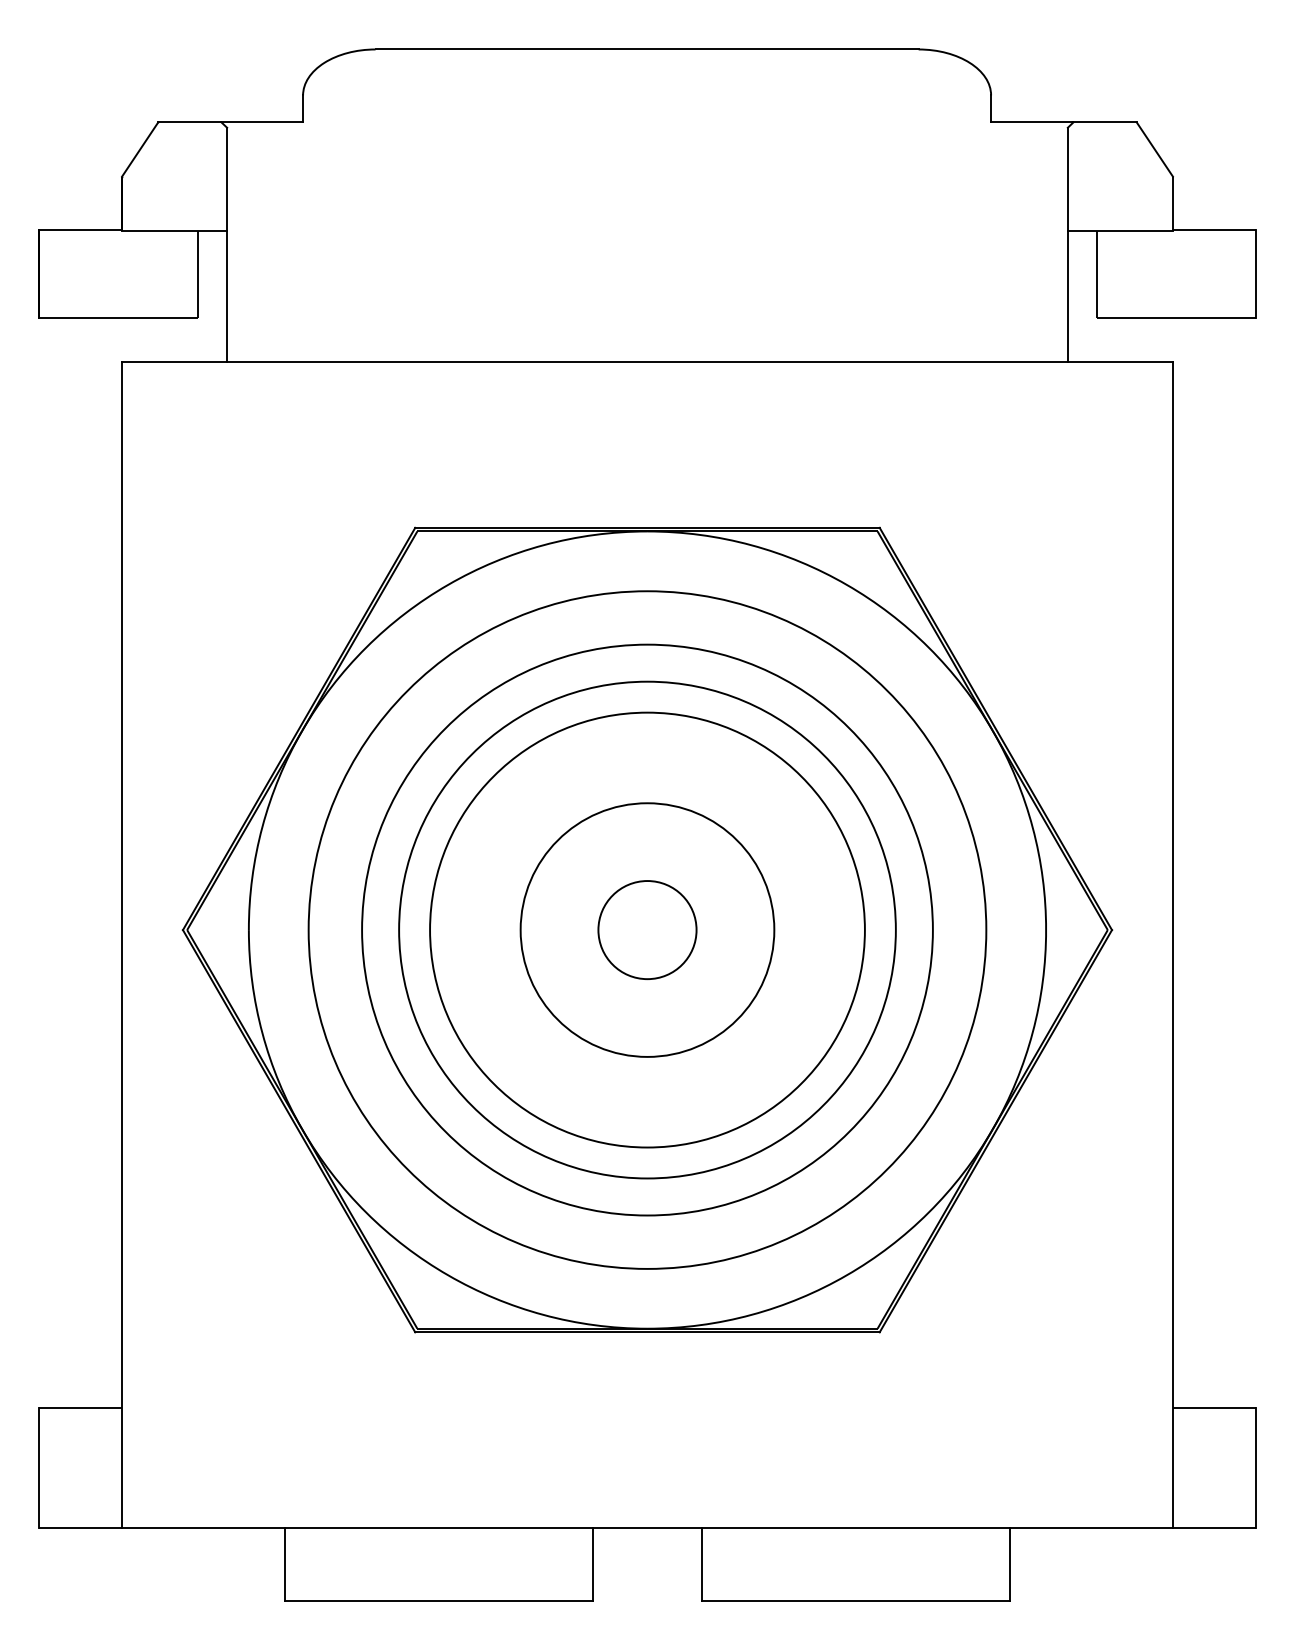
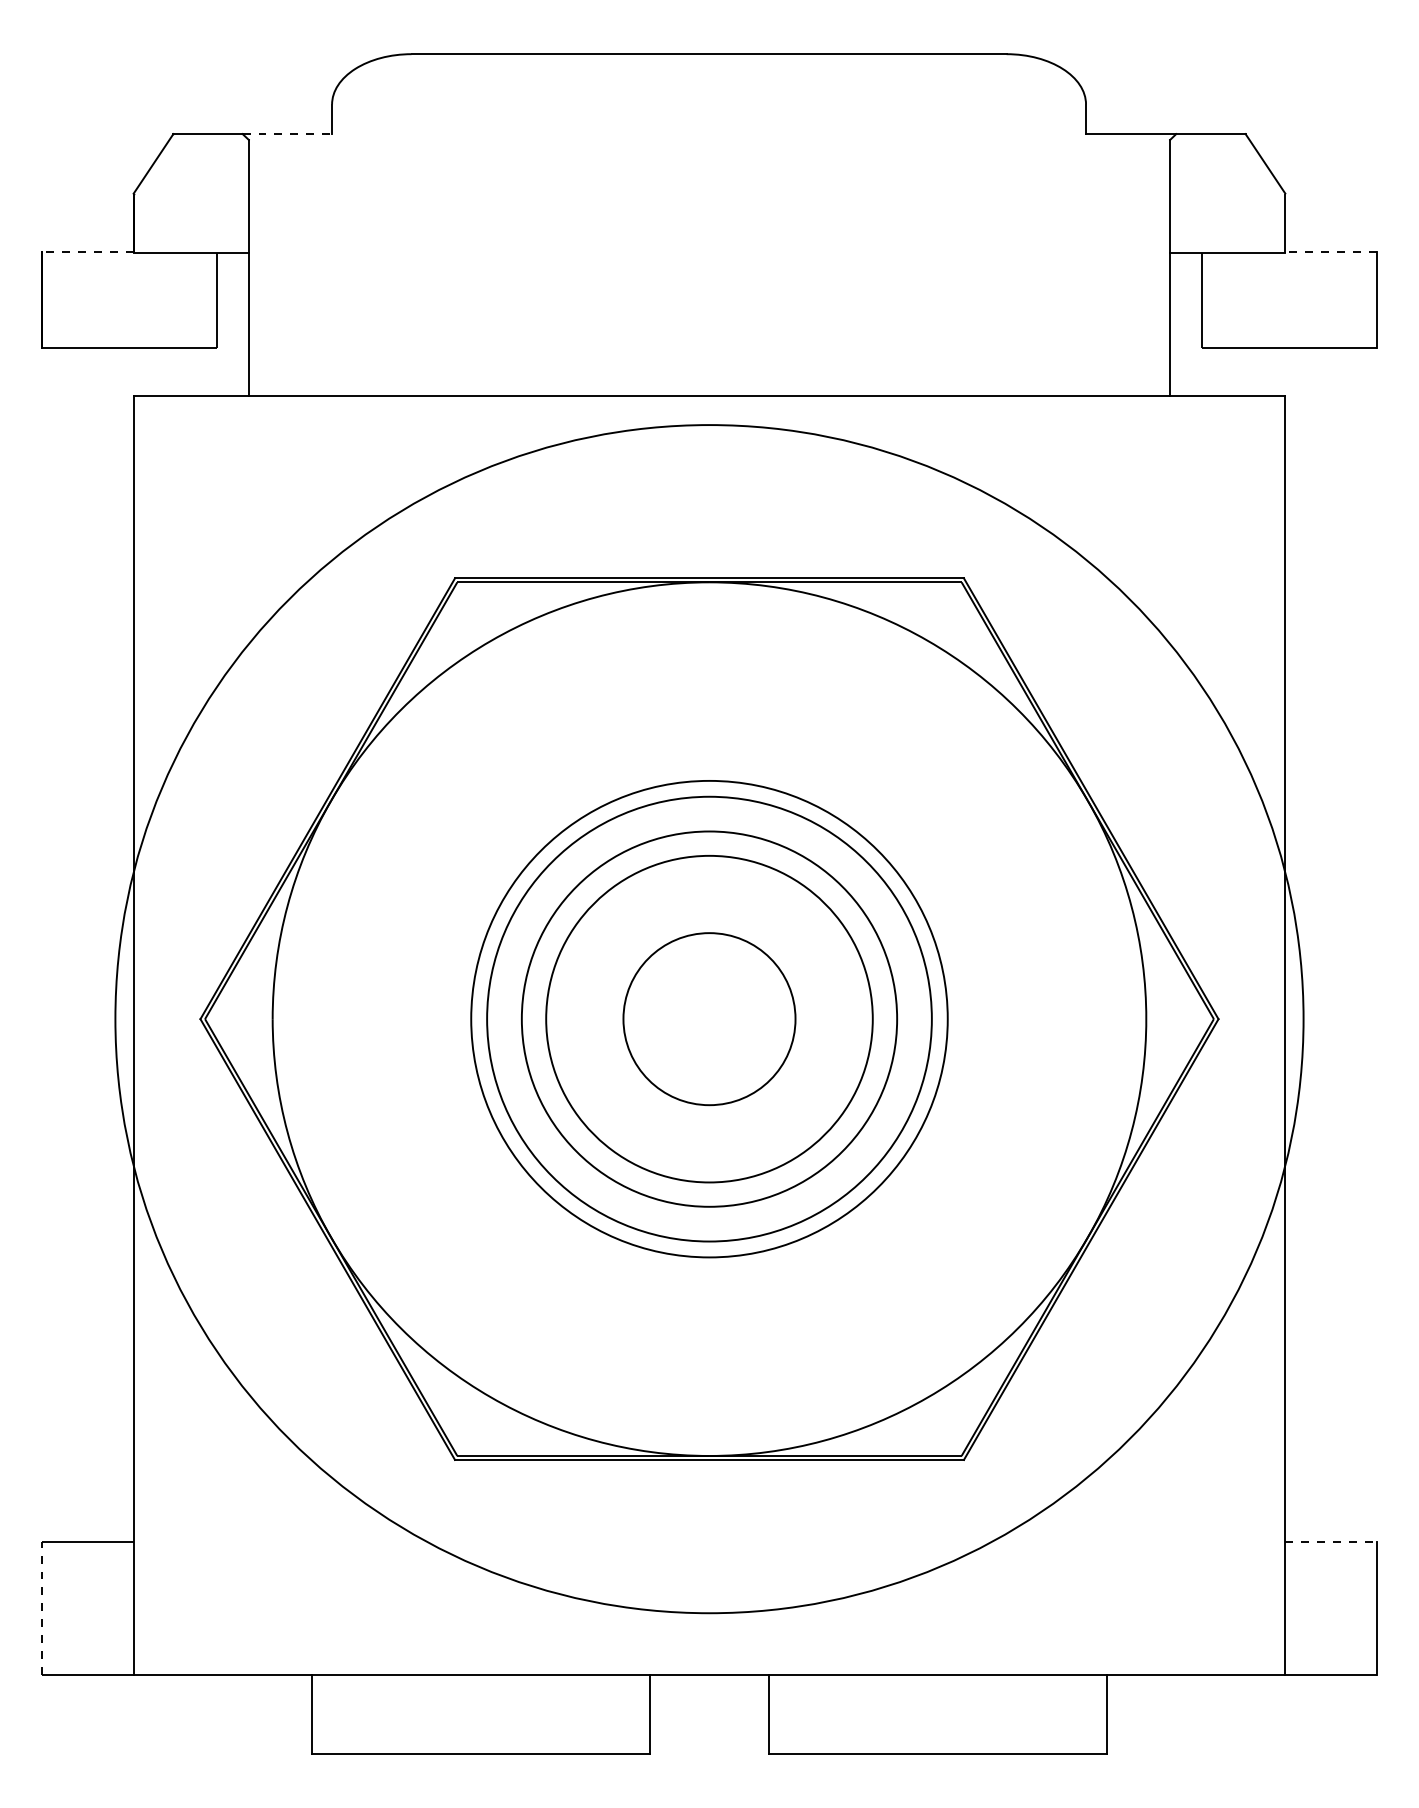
line: (262, 122) -> (287, 134), solid -> dashed
line: (80, 230) -> (88, 252), solid -> dashed
line: (1214, 230) -> (1330, 252), solid -> dashed
circle: (647, 929) -> (709, 1018), size x0.6
circle: (647, 929) -> (709, 1018), size x0.6
circle: (647, 929) -> (709, 1018), size x1.6
circle: (647, 929) -> (709, 1018), size x1.6
circle: (647, 930) -> (709, 1019), size x1.6
line: (1214, 1407) -> (1330, 1542), solid -> dashed
line: (38, 1467) -> (42, 1608), solid -> dashed

